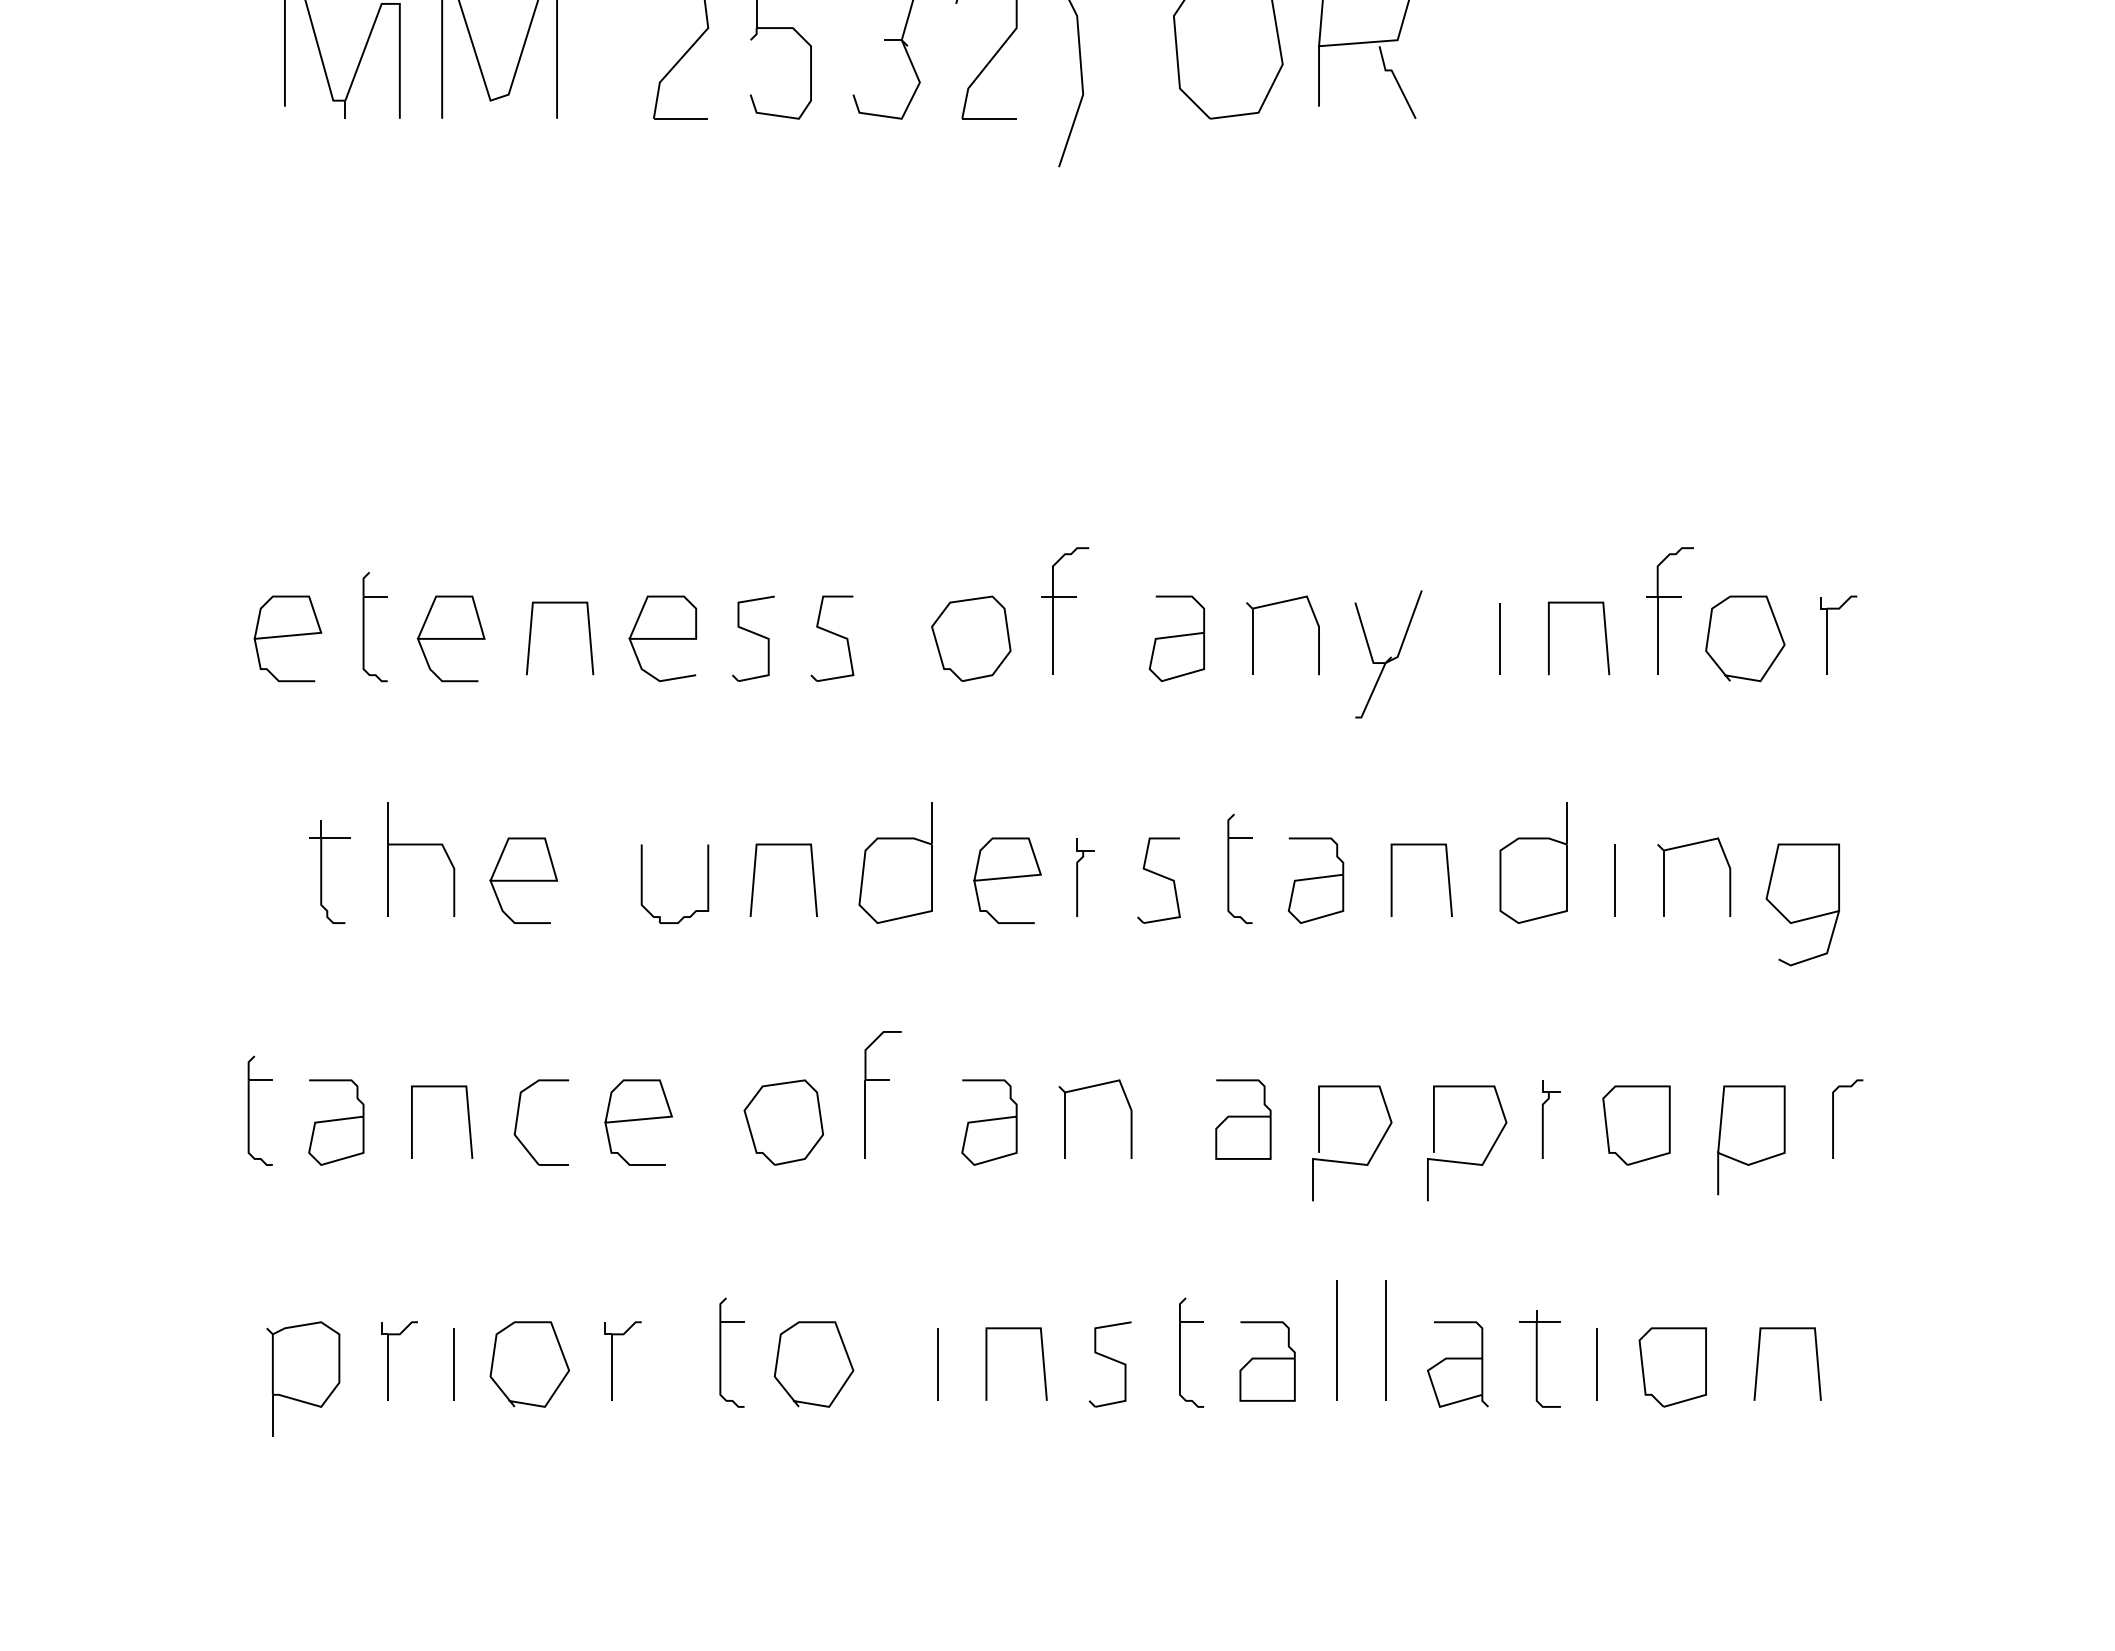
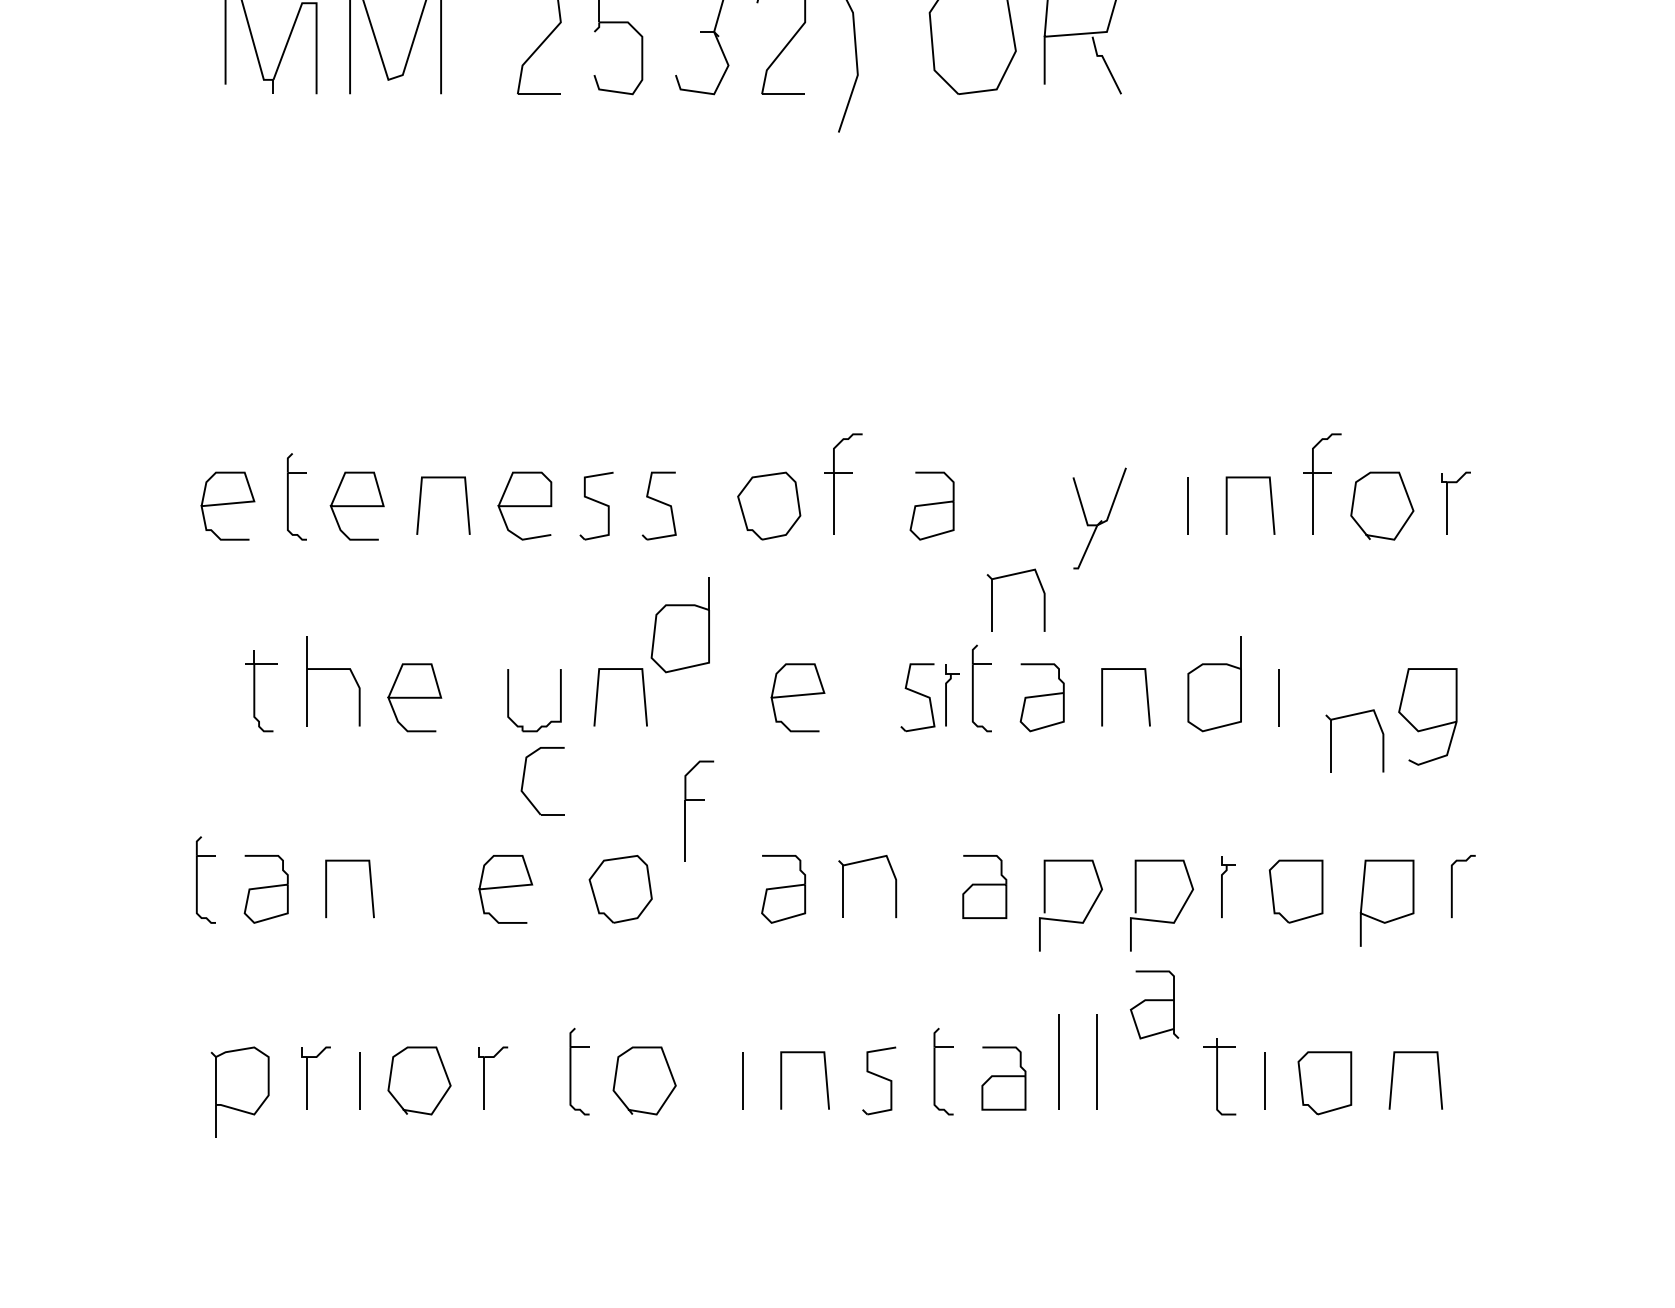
part: (1253, 634) -> (992, 599), moved
part: (894, 864) -> (679, 625), moved
part: (1664, 876) -> (1331, 740), moved
part: (1085, 877) -> (952, 695), moved
part: (883, 1081) -> (699, 800), moved
part: (518, 1120) -> (524, 779), moved
part: (1457, 1363) -> (1154, 1004), moved

